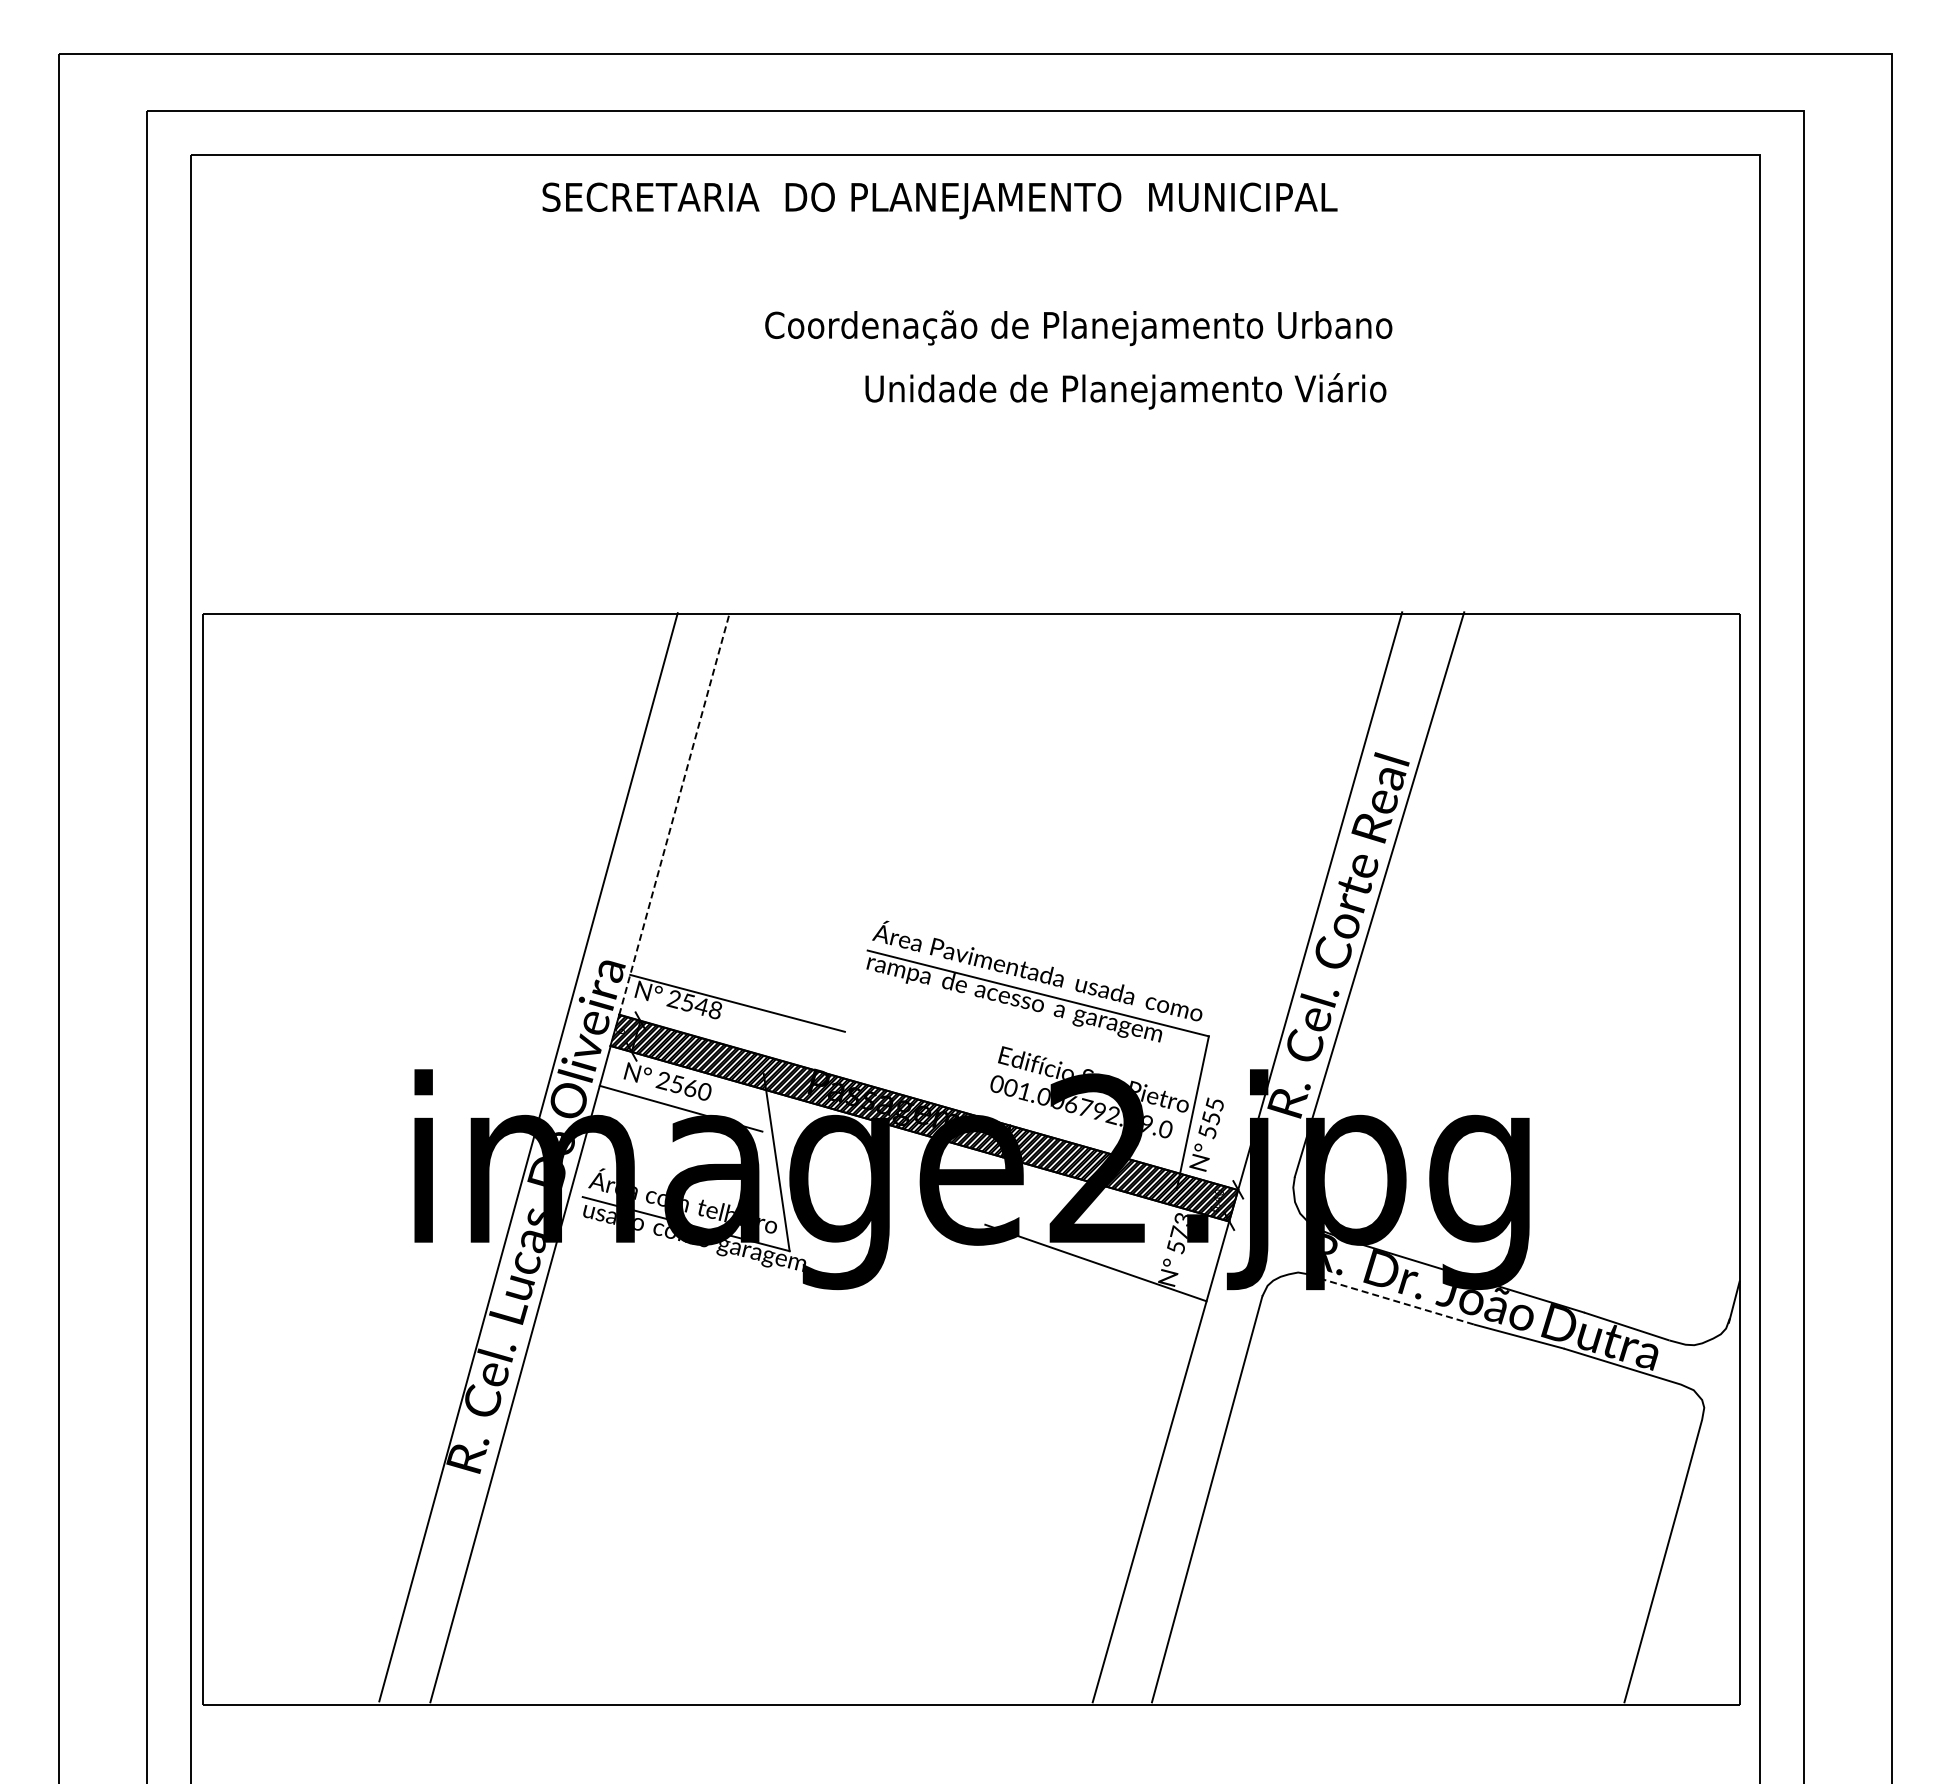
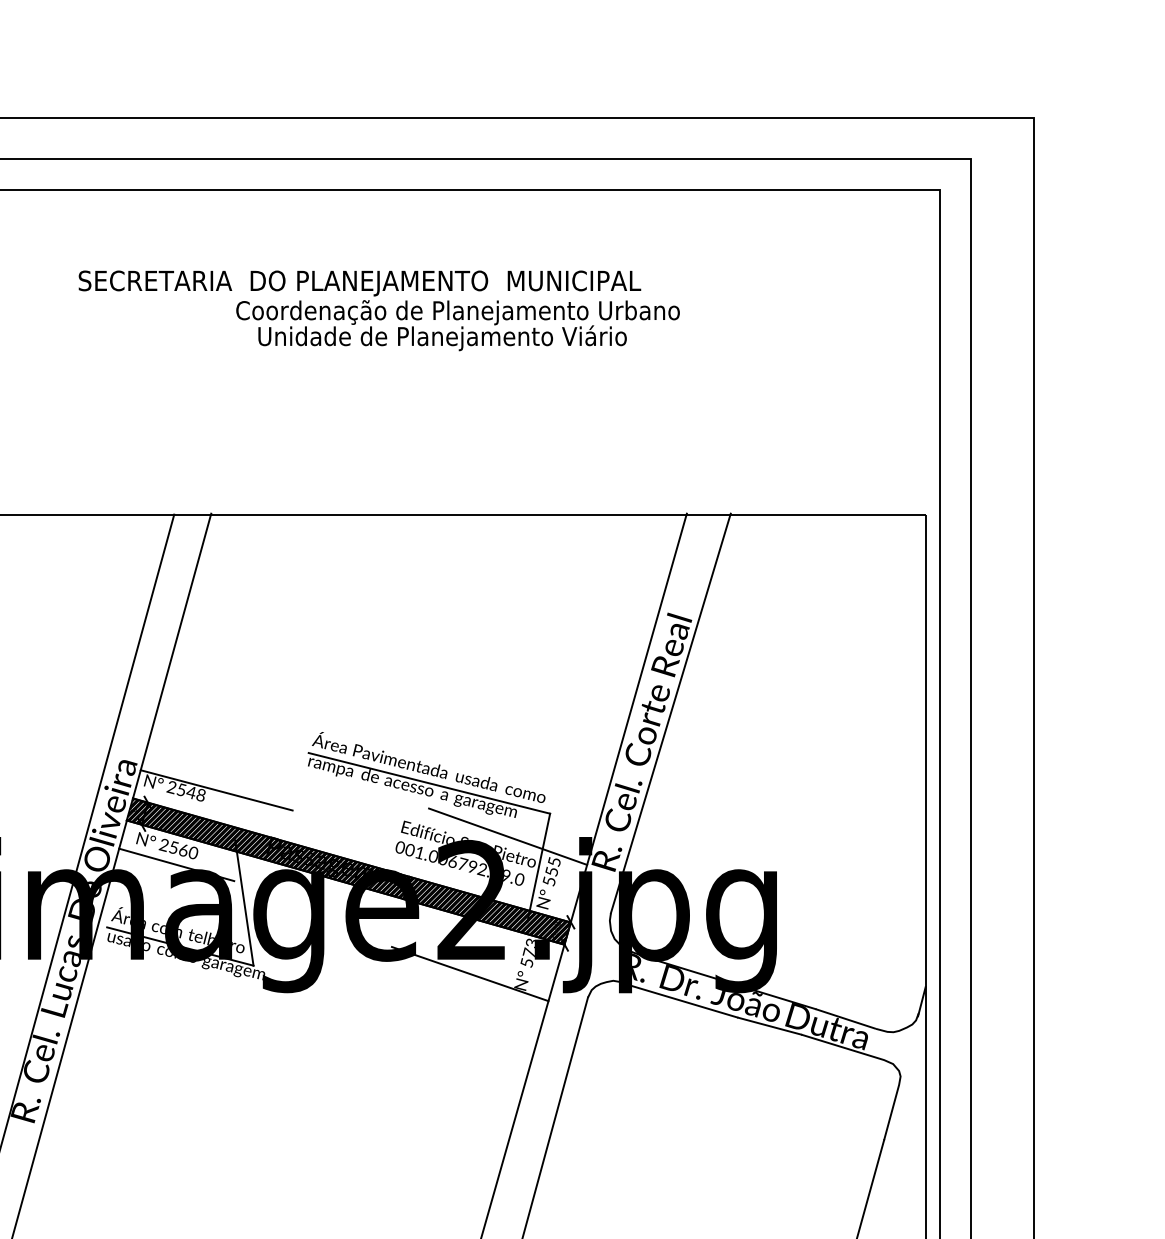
text: (939, 200) -> (359, 283), moved
text: (1125, 391) -> (442, 338), moved
line: (674, 813) -> (172, 656), dashed -> solid
line: (1149, 1068) -> (508, 836), added
line: (1397, 1301) -> (683, 1001), dashed -> solid

